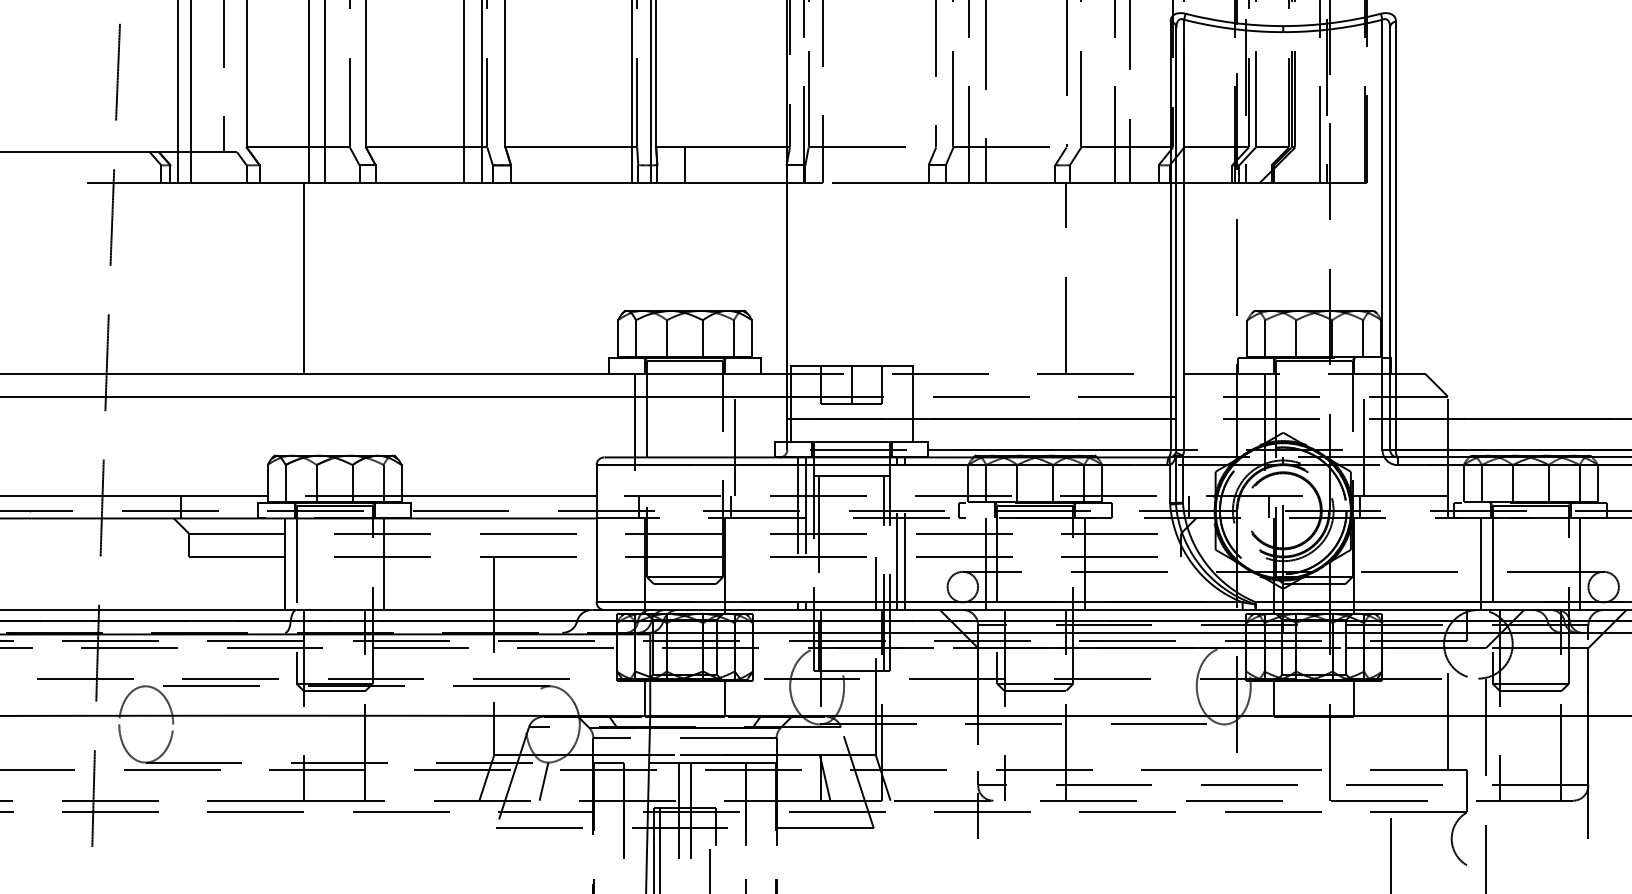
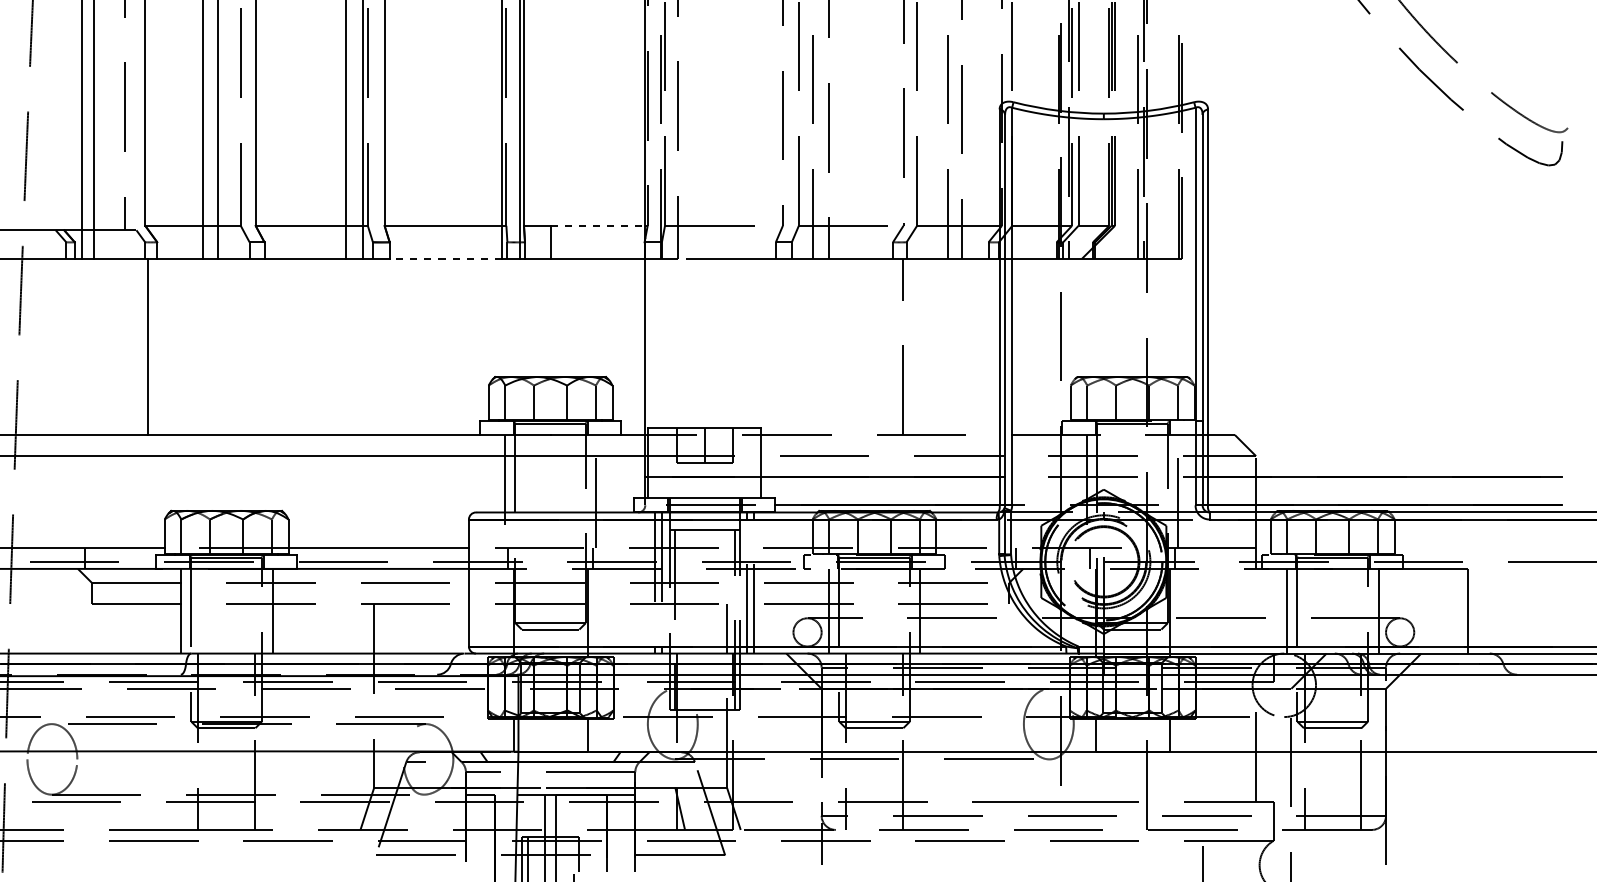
line: (736, 147) -> (598, 225), solid -> dashed
line: (571, 182) -> (445, 258), solid -> dashed
line: (303, 277) -> (147, 346), moved
line: (544, 780) -> (420, 811), removed

